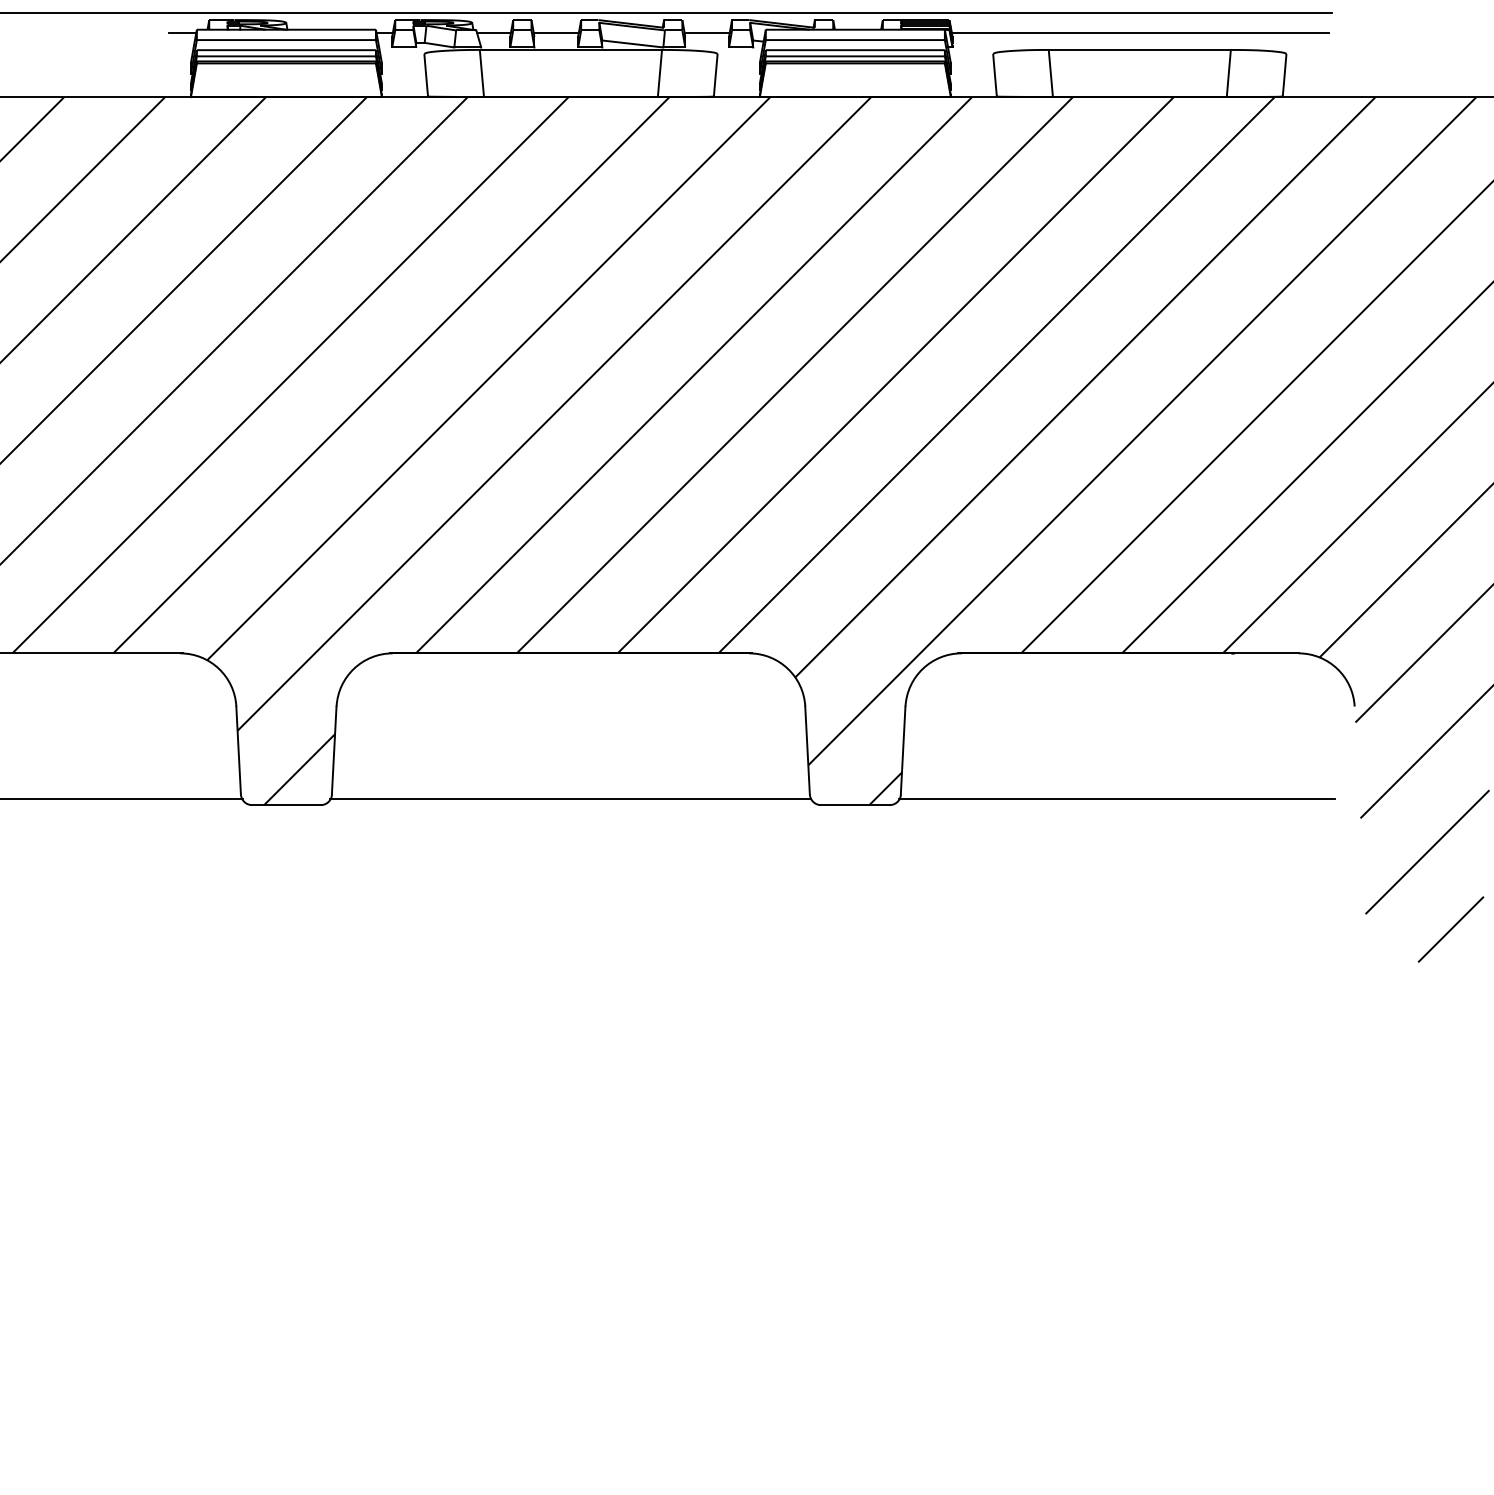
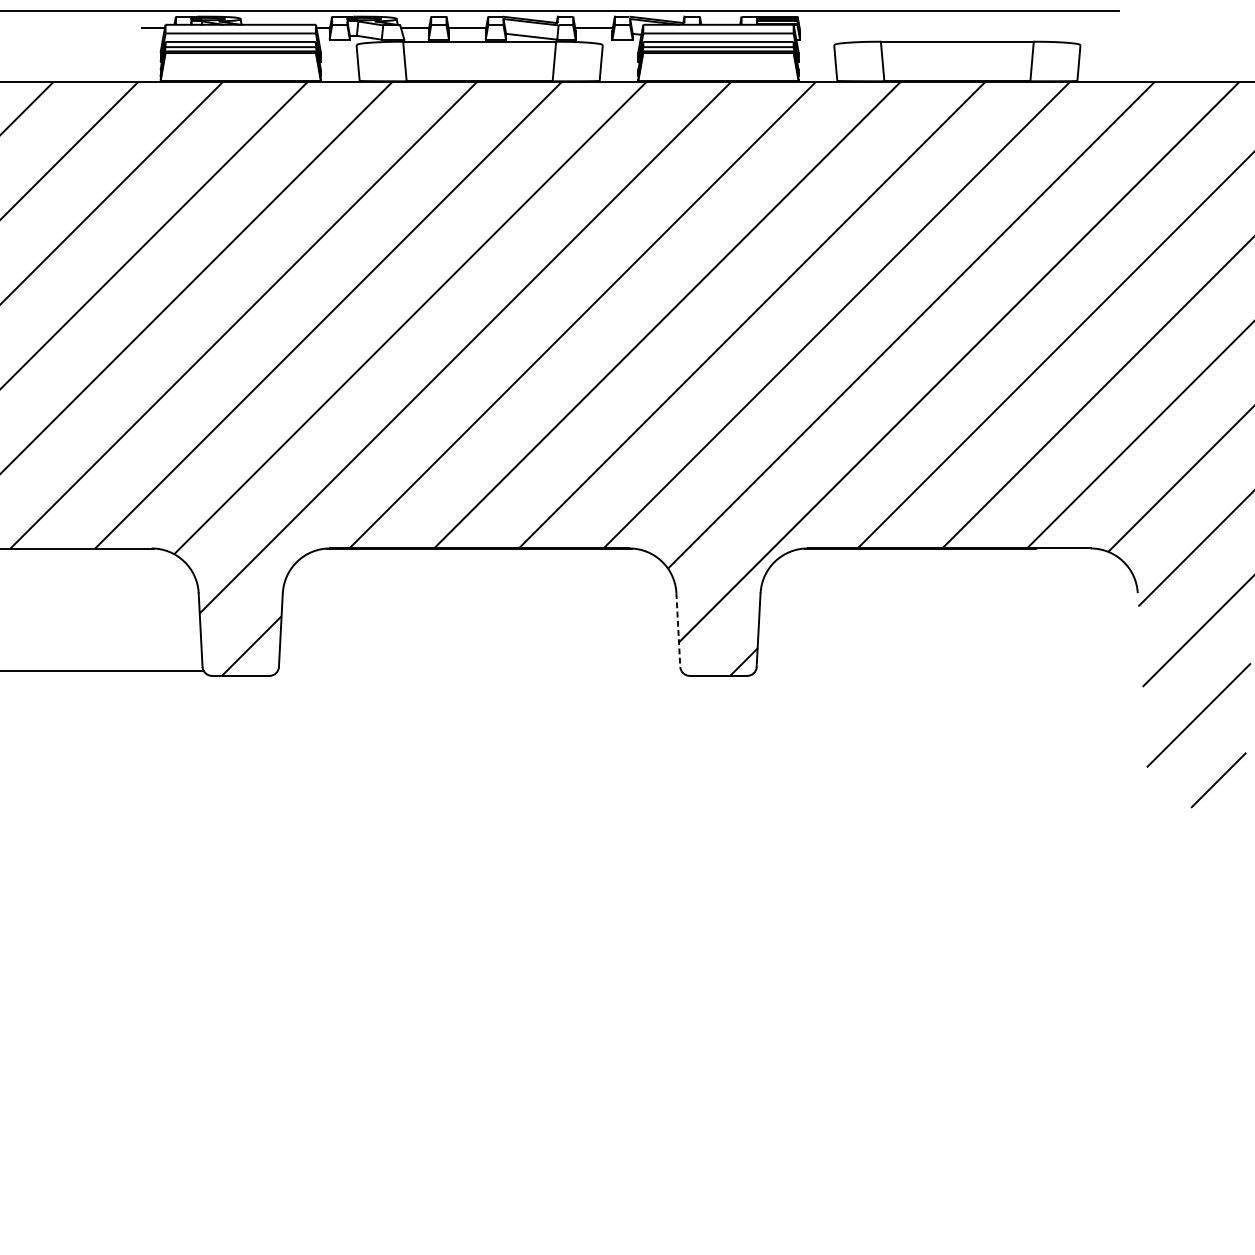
line: (1139, 33) -> (957, 27), removed
line: (807, 750) -> (678, 630), solid -> dashed
line: (570, 799) -> (479, 671), removed
line: (1117, 799) -> (938, 671), removed

